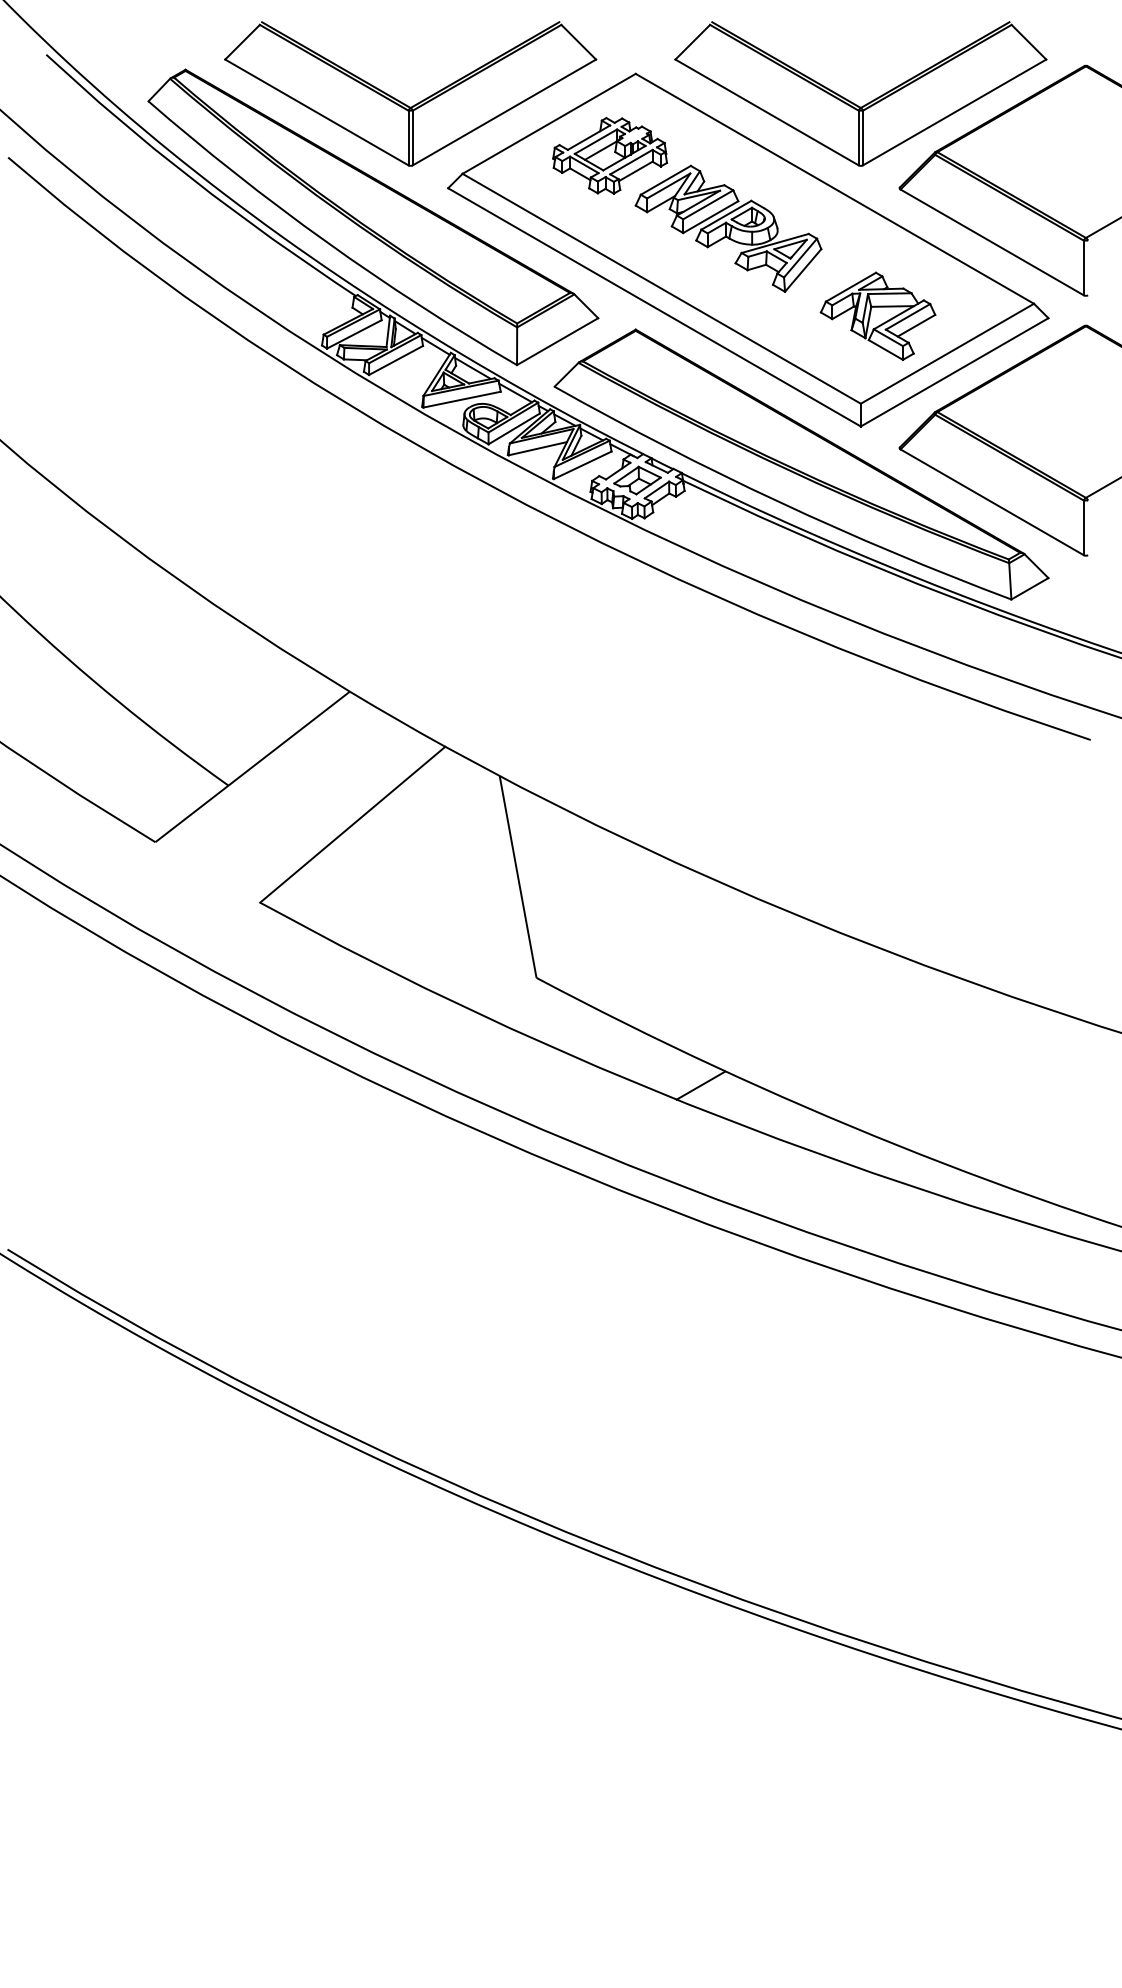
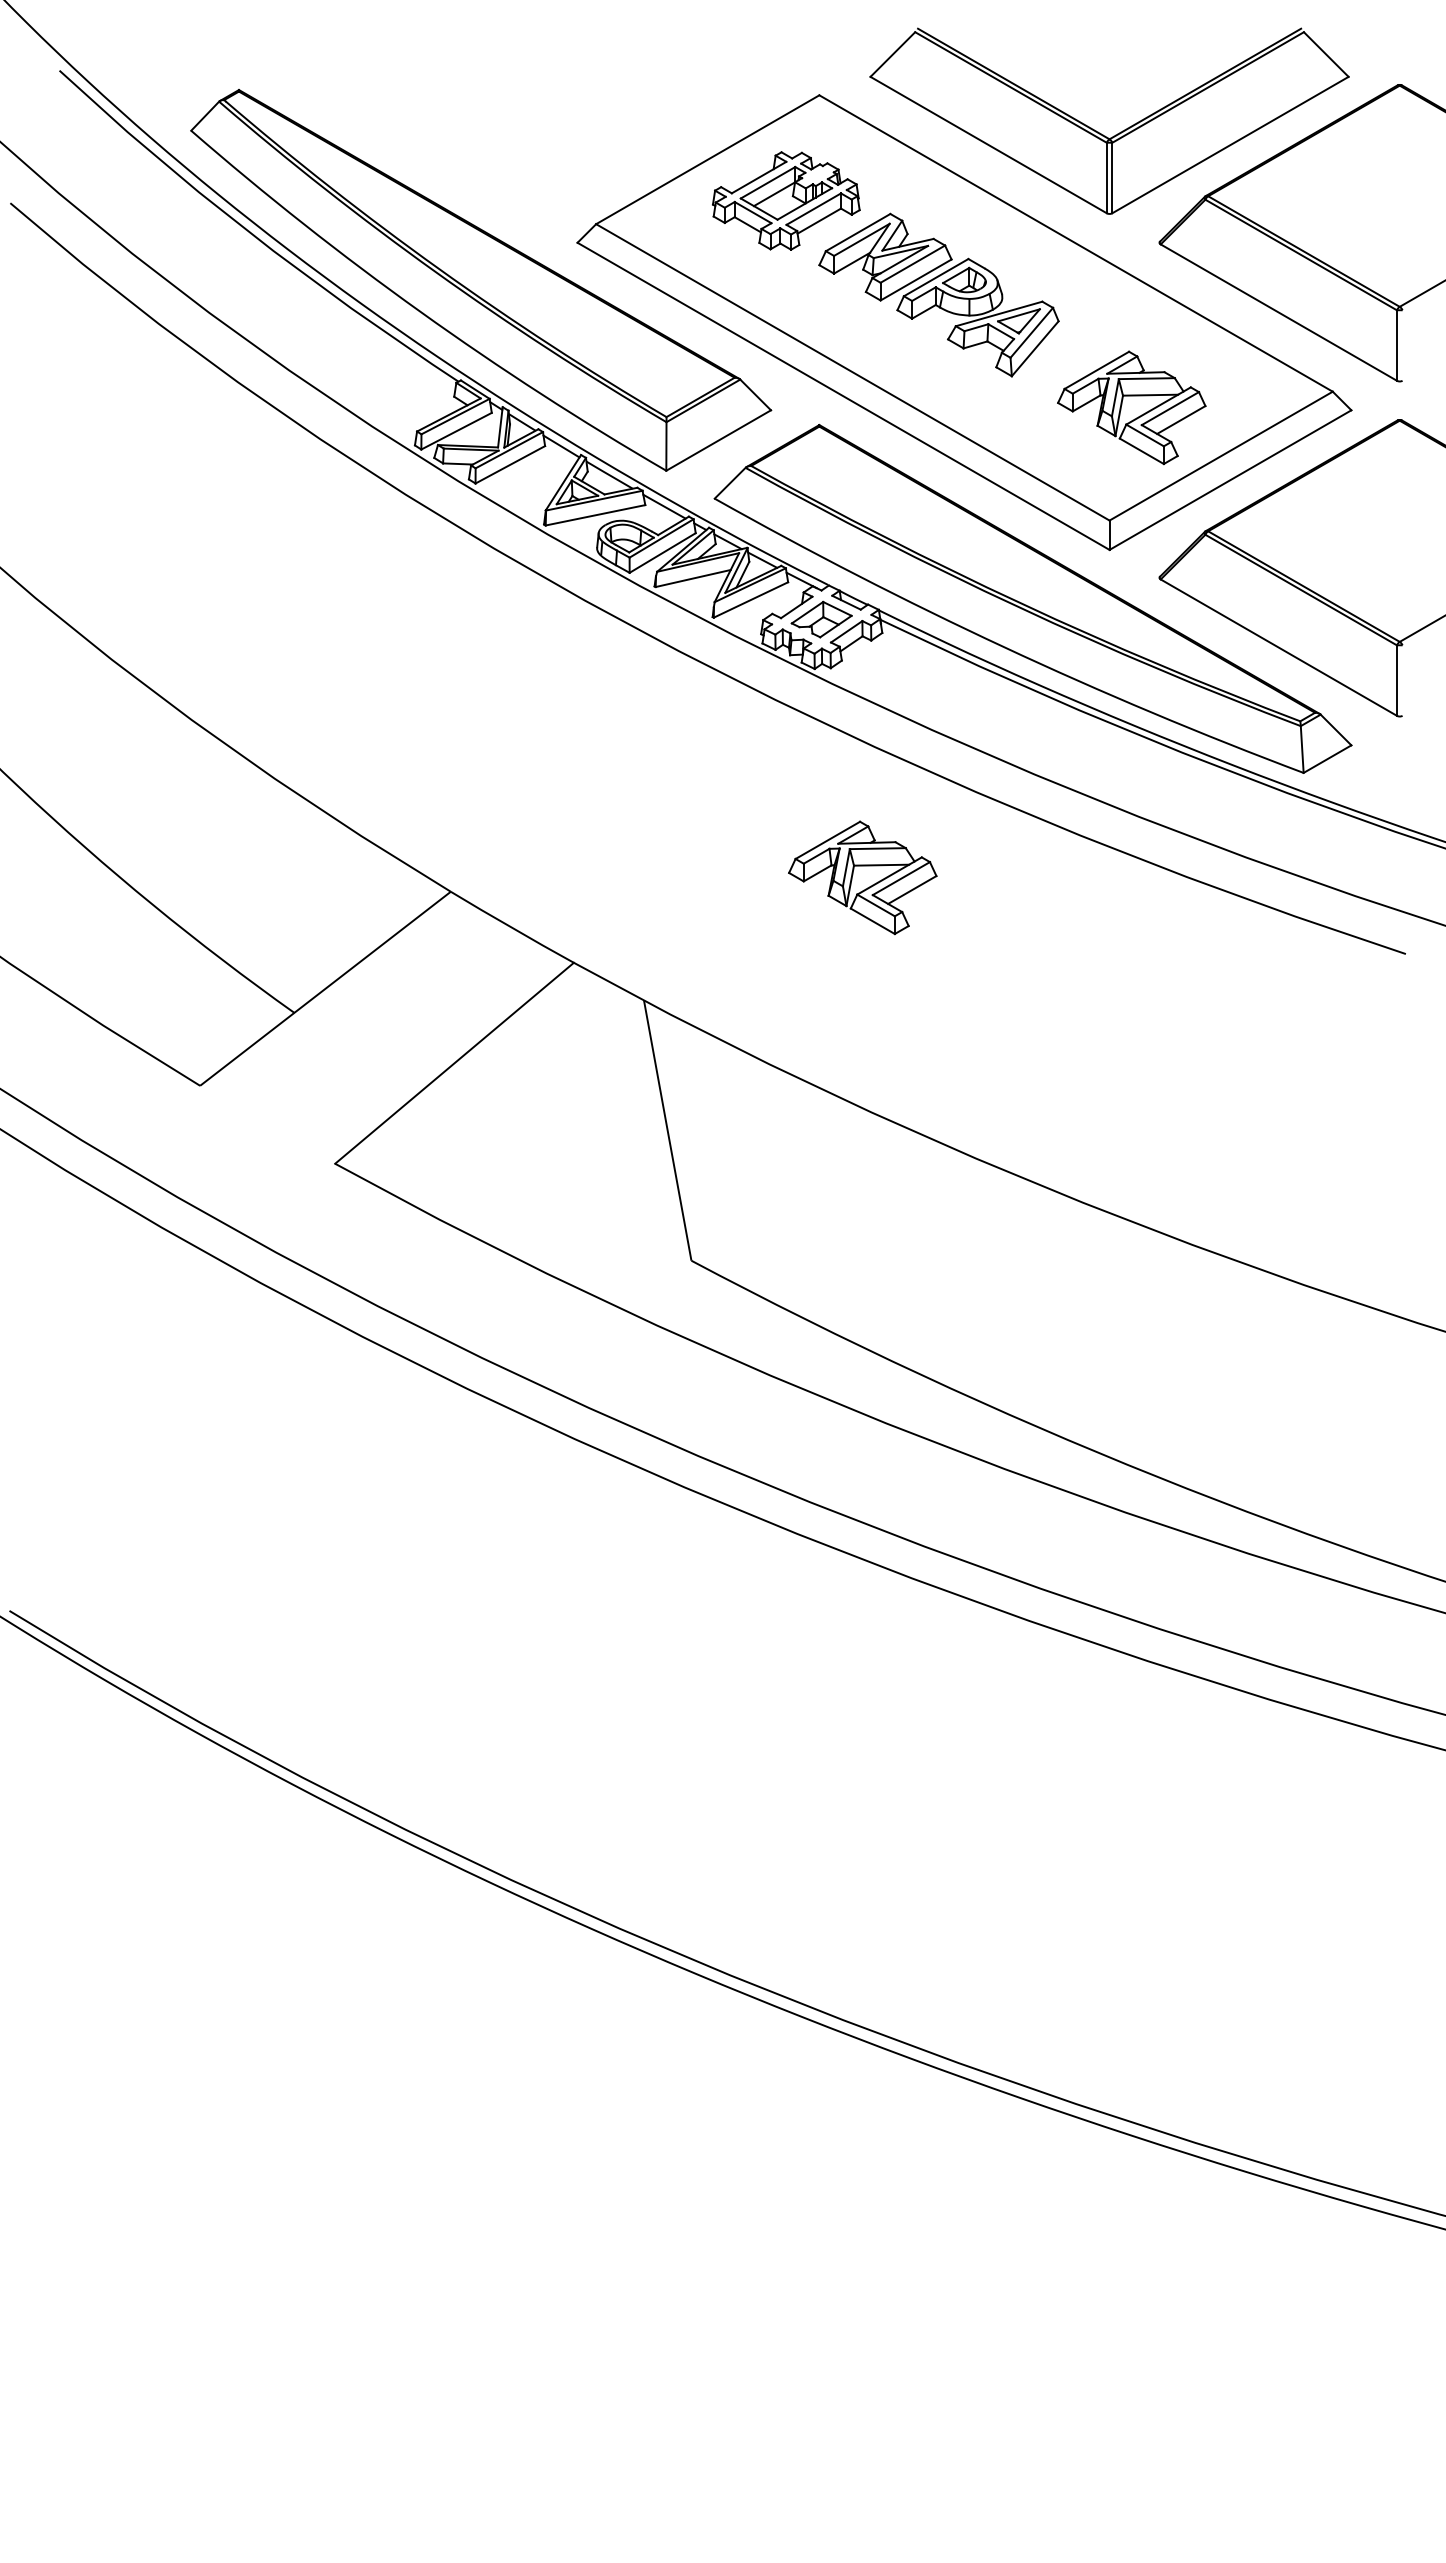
part: (417, 102) -> (538, 132), removed
part: (662, 679) -> (853, 875), added
line: (701, 1085) -> (903, 1399), removed

